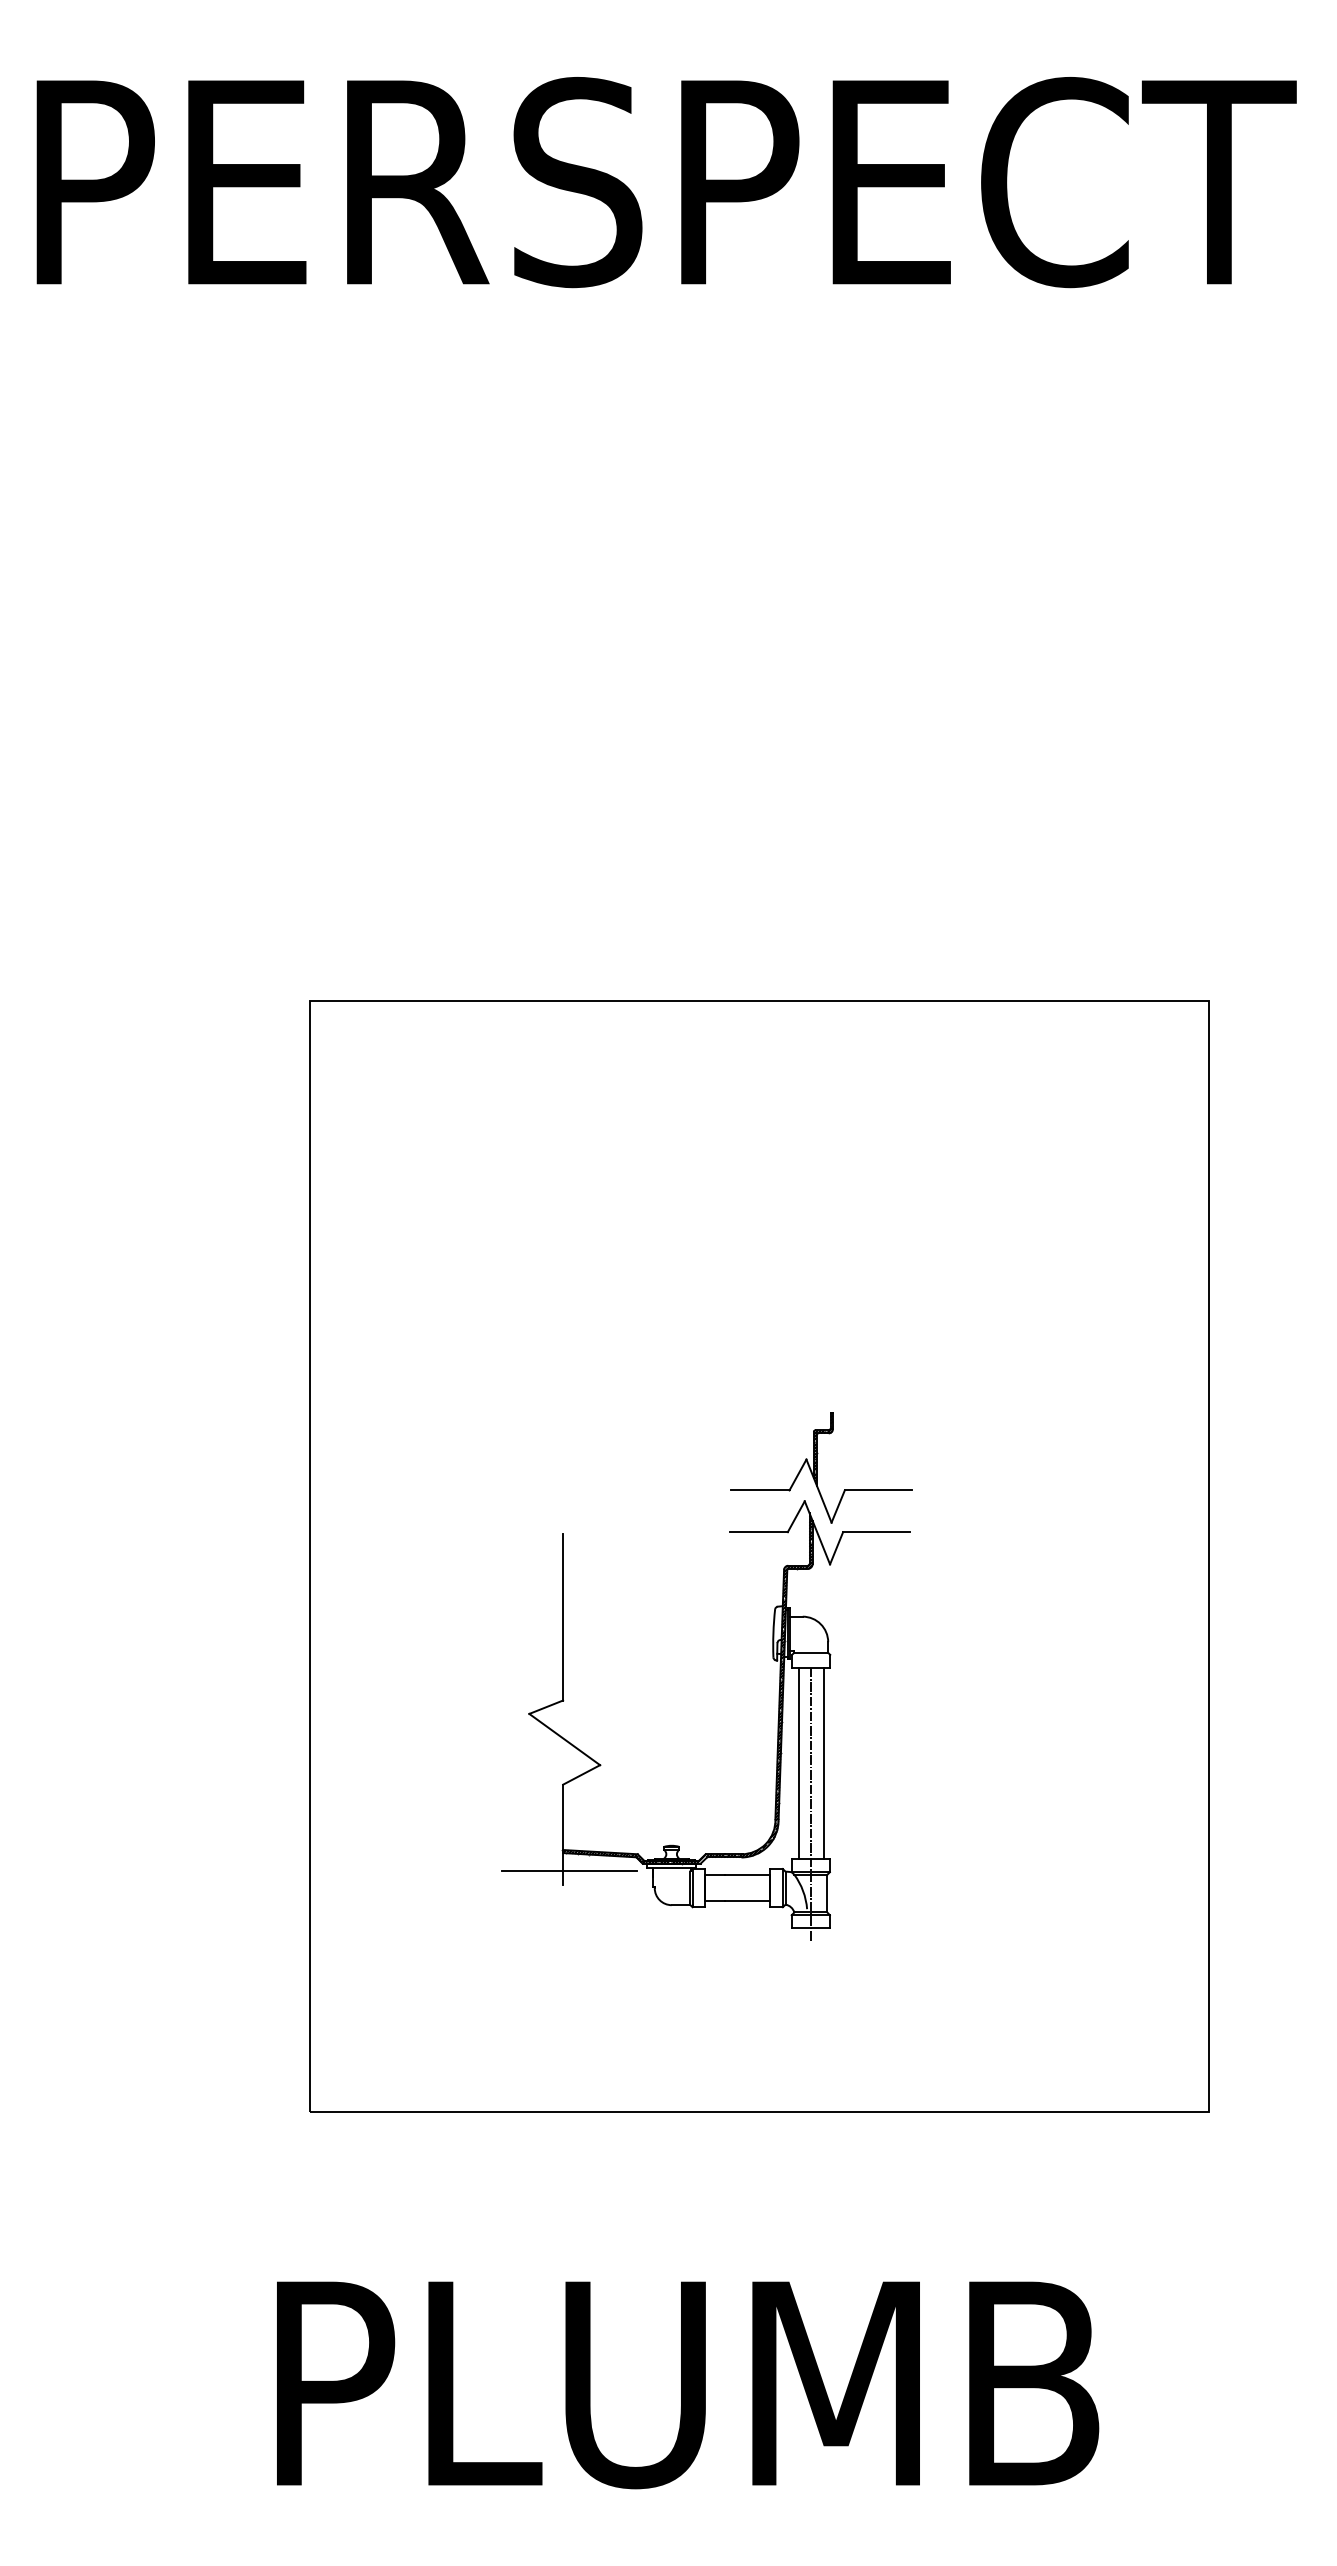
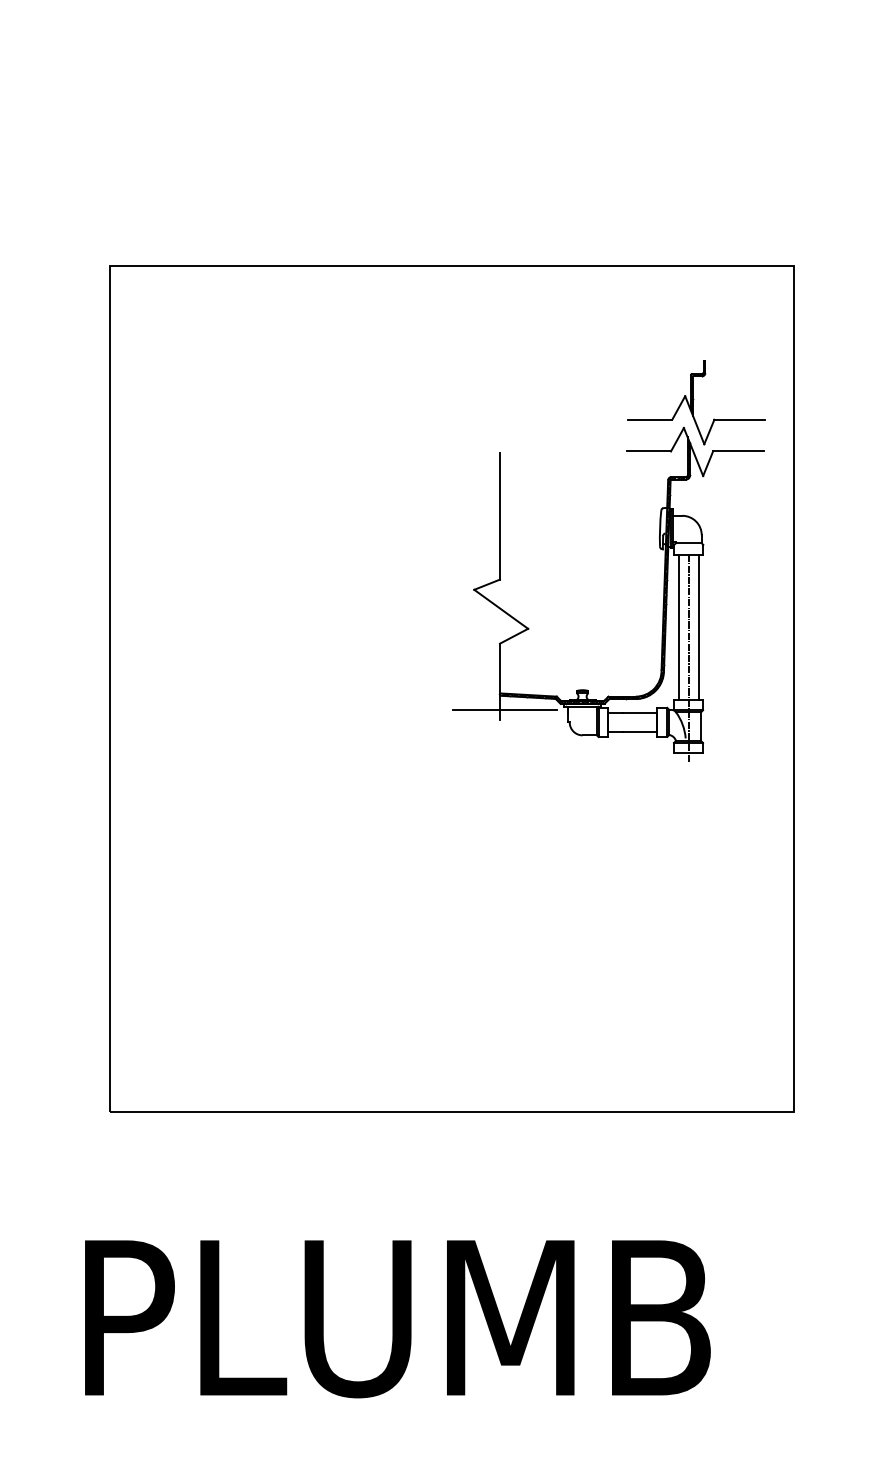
part: (772, 1658) -> (659, 547), moved

